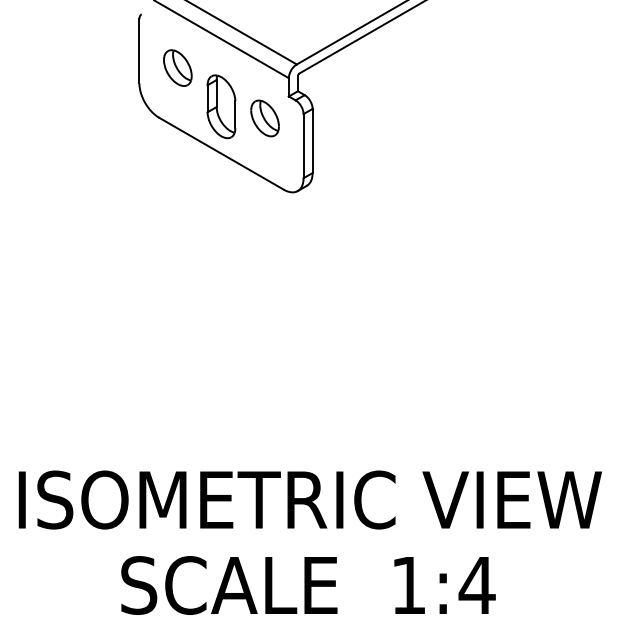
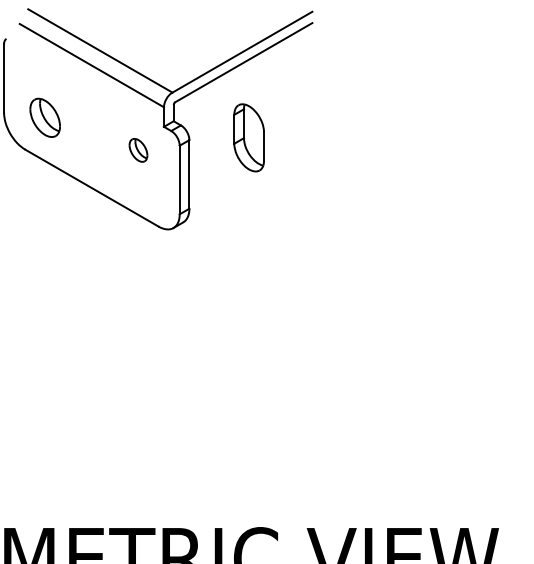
part: (177, 67) -> (44, 117), moved
part: (221, 106) -> (249, 137), moved
part: (264, 118) -> (137, 150), size x0.6

